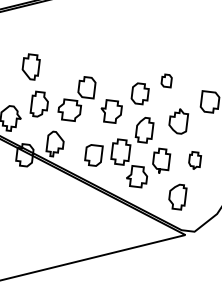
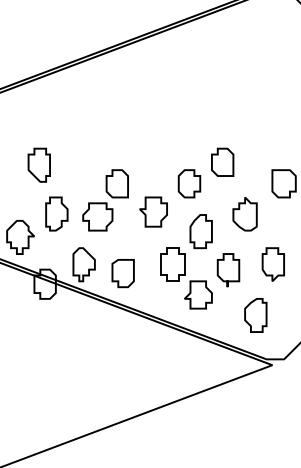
part: (166, 80) -> (222, 161), size x1.67
part: (93, 155) -> (122, 273), moved
part: (194, 160) -> (272, 264), size x1.43

